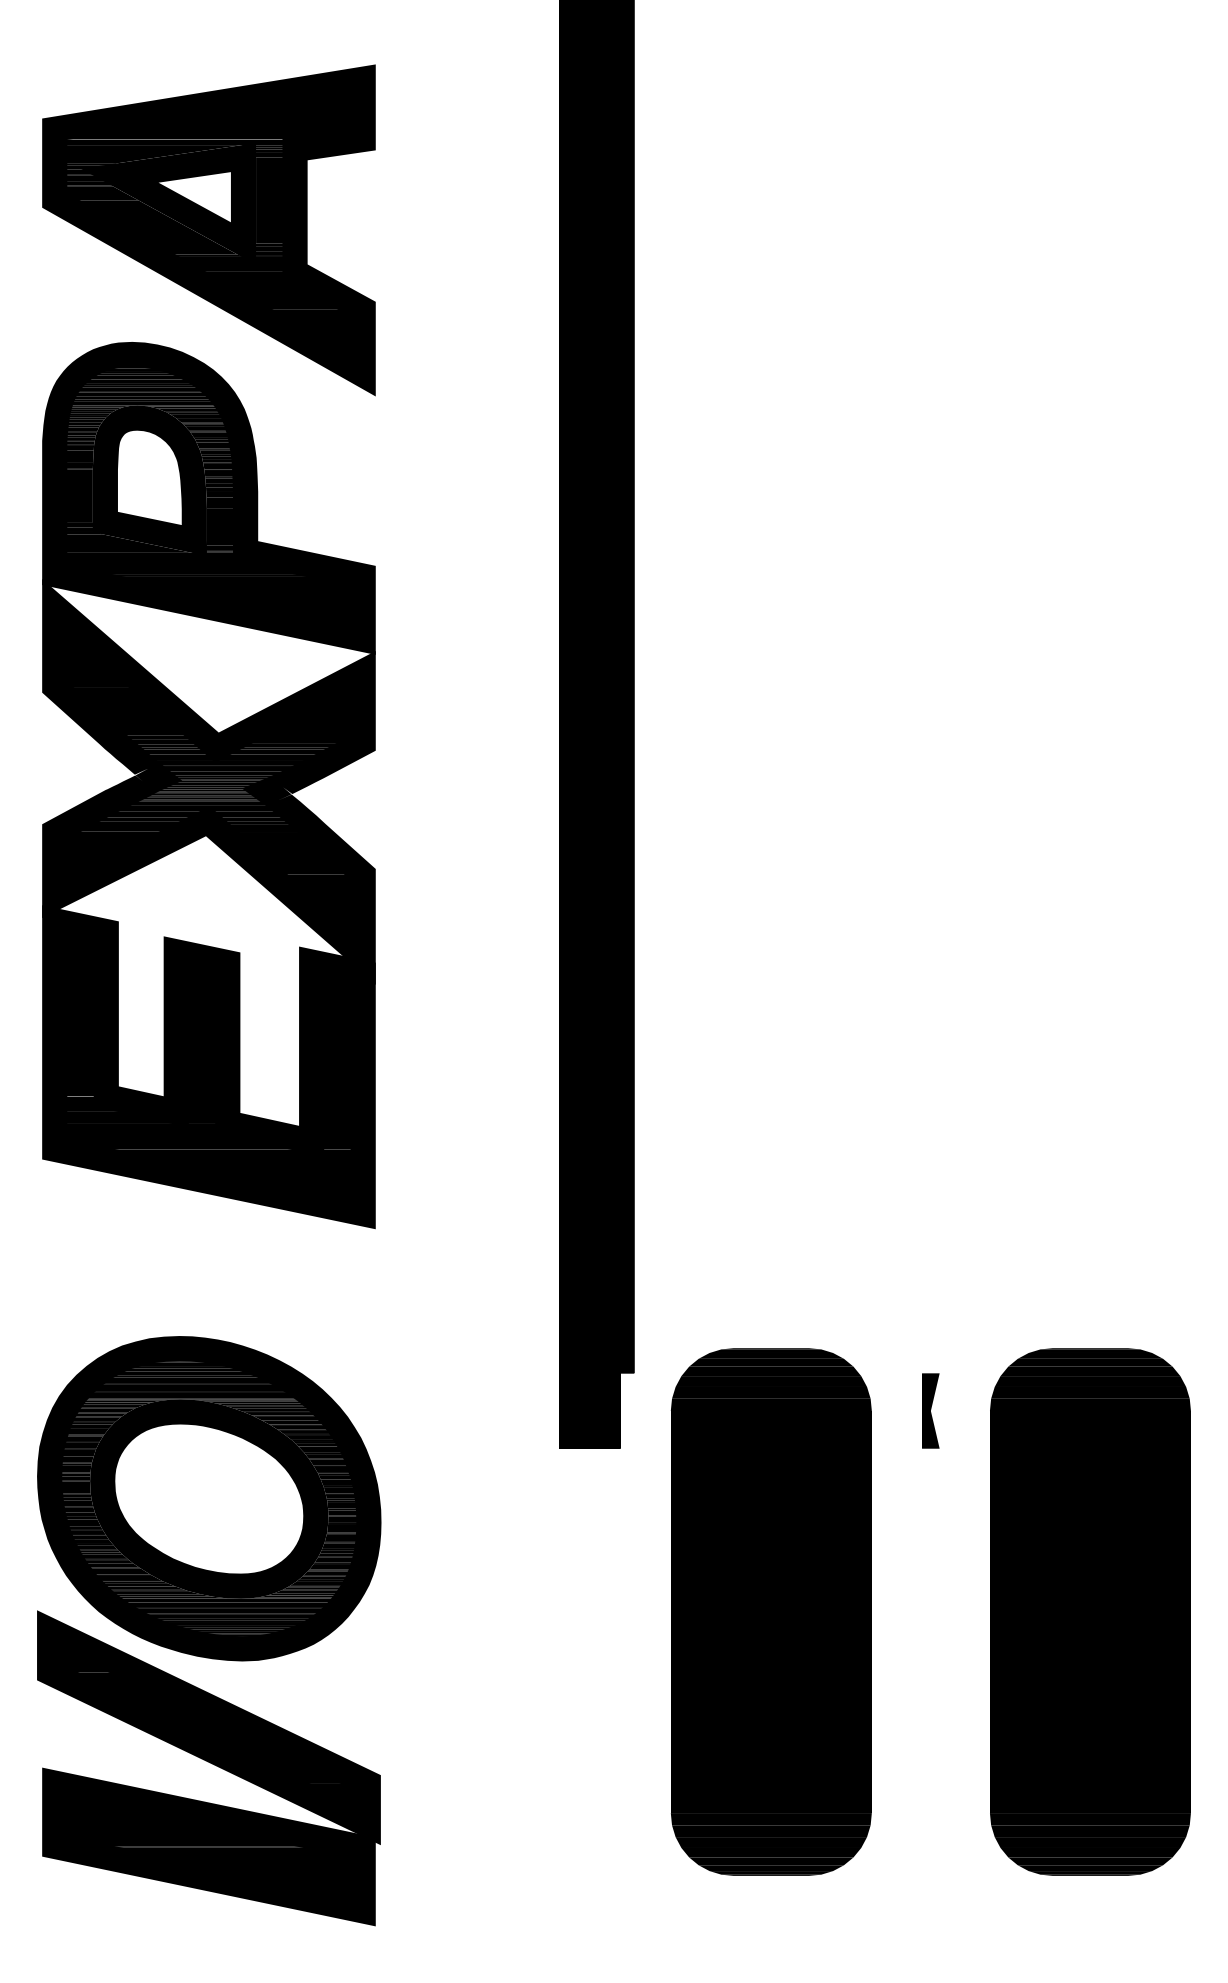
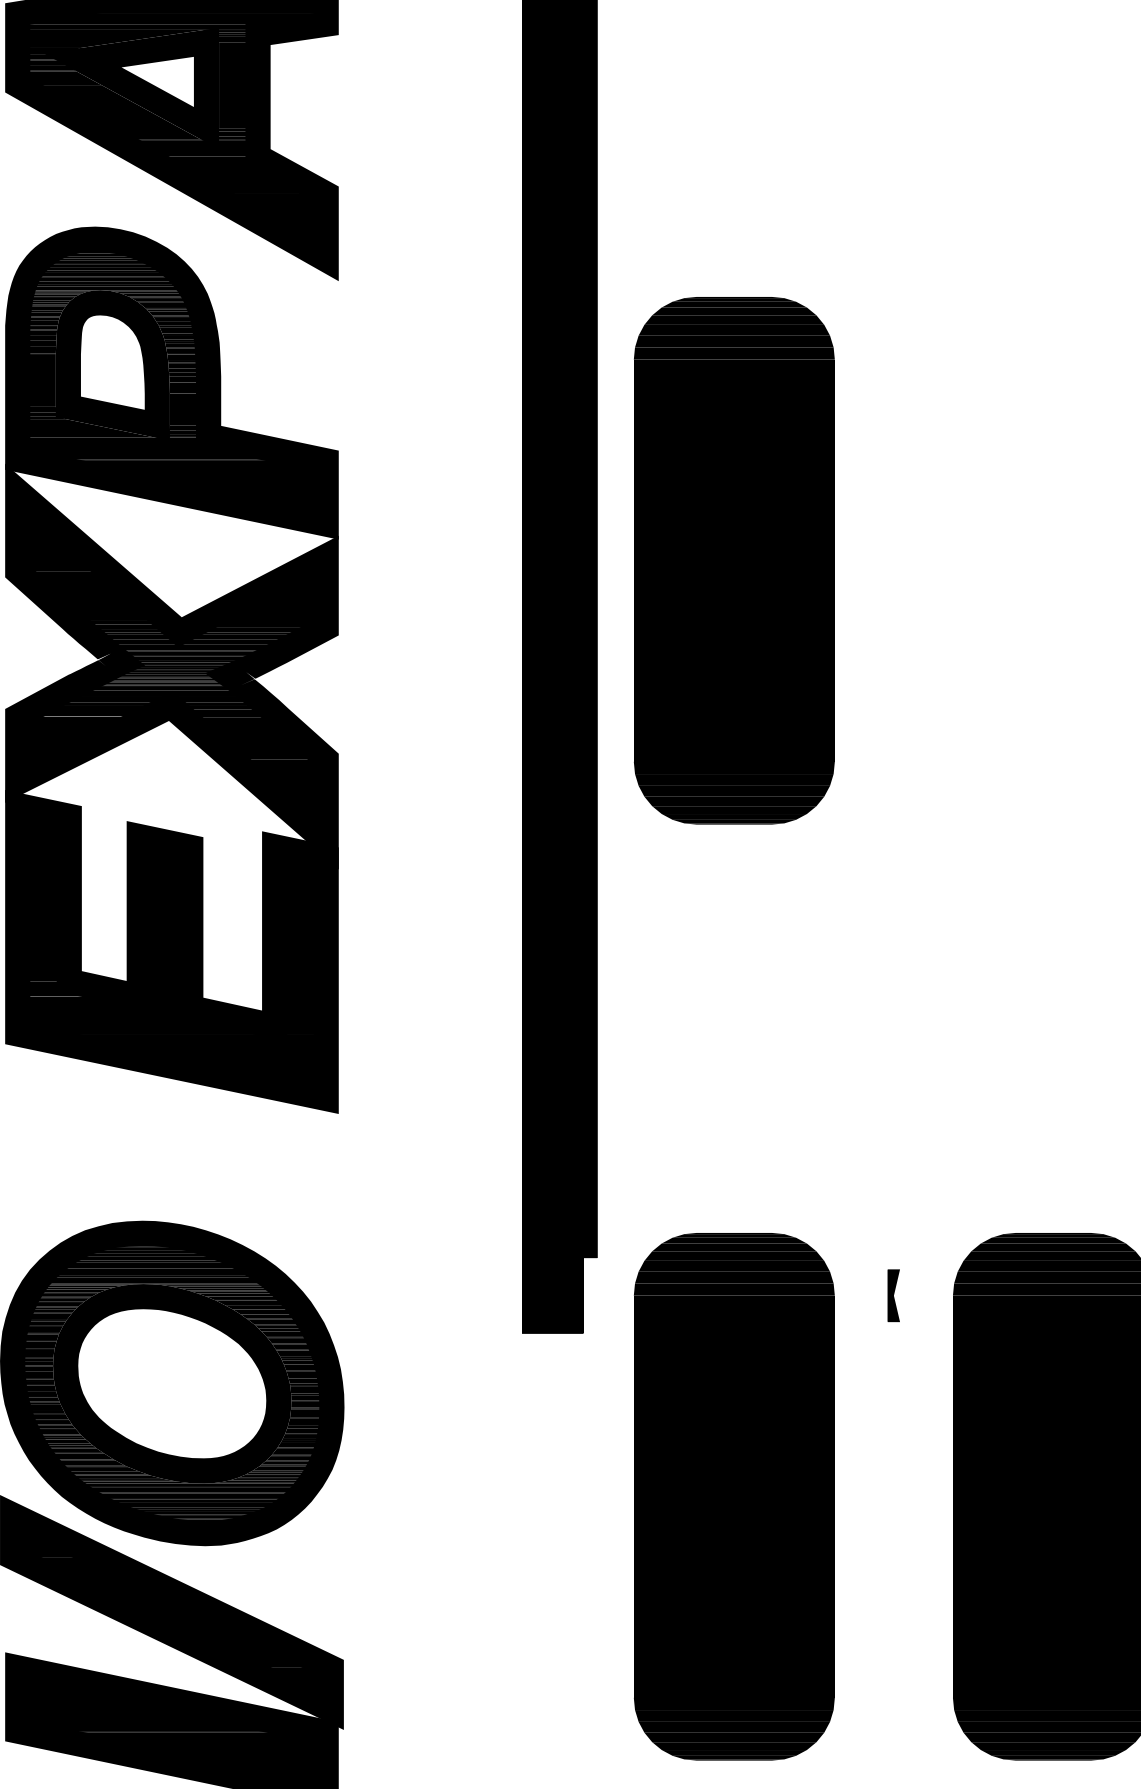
part: (770, 675) -> (733, 560), added
part: (930, 1410) -> (893, 1295), size x0.7

